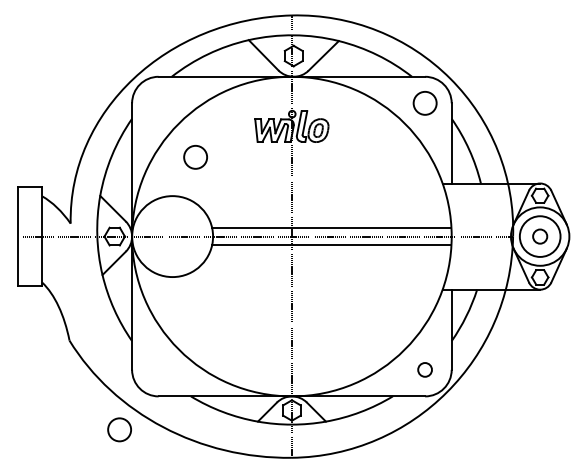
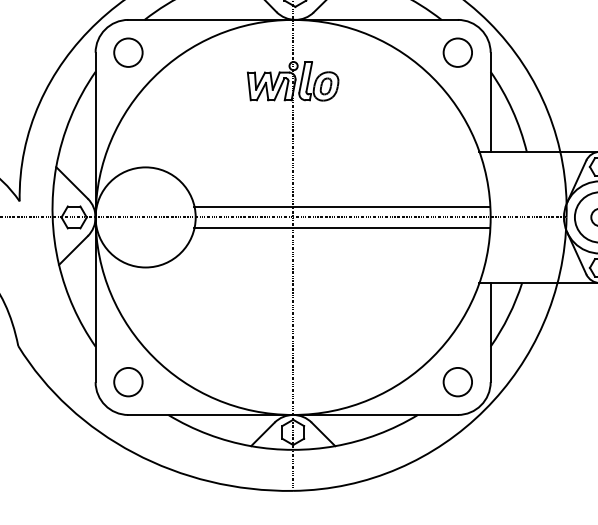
circle: (195, 157) -> (128, 52), moved
circle: (424, 369) -> (457, 381), size x1.67
circle: (119, 429) -> (128, 381), moved

